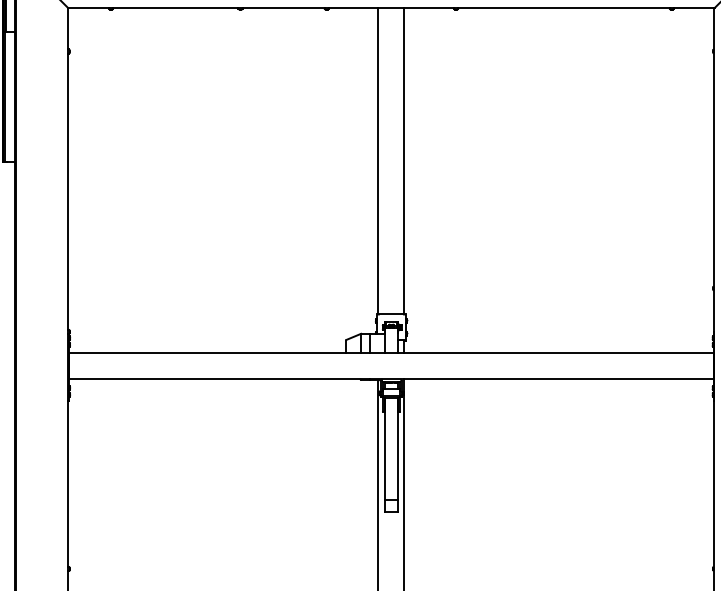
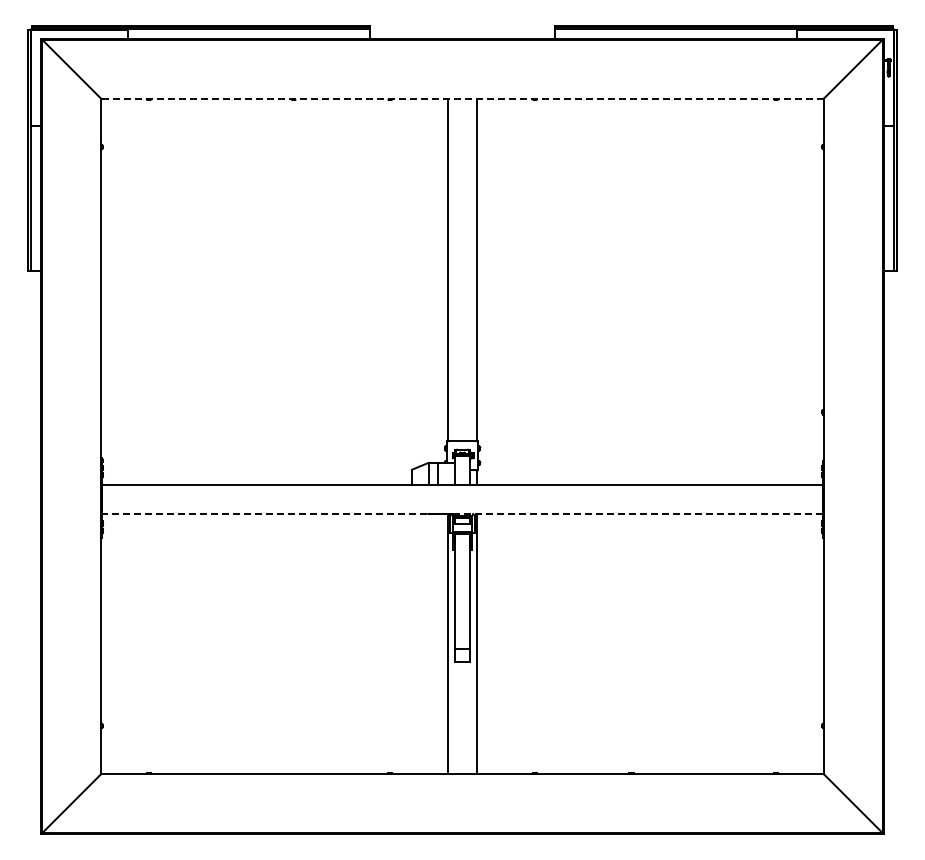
line: (391, 8) -> (462, 98), solid -> dashed
line: (391, 379) -> (462, 513), solid -> dashed

